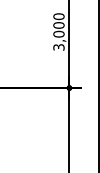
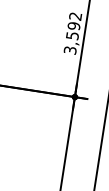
text: (58, 25) -> (73, 26), 3,000 -> 3,592

